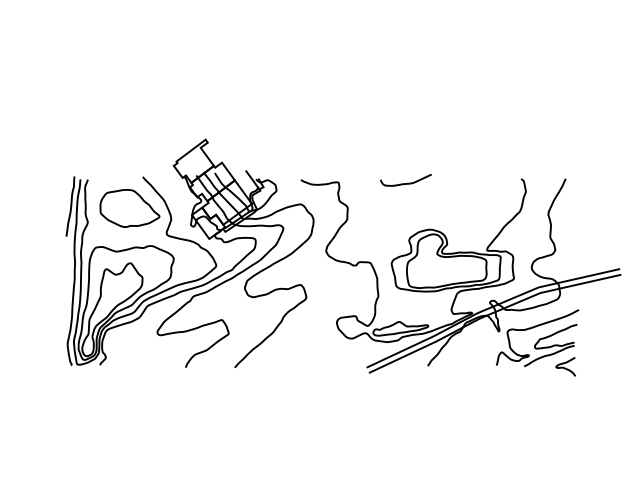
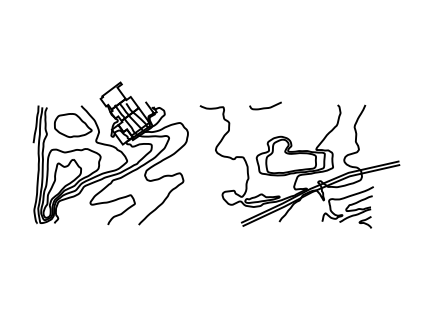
part: (192, 243) -> (112, 147), moved

